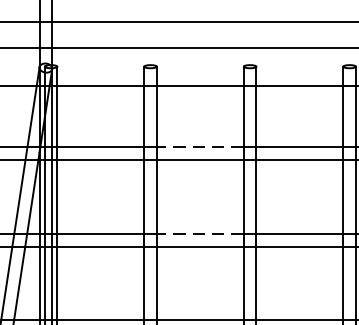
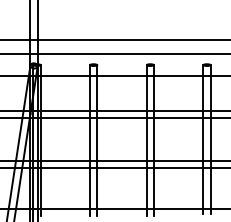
line: (201, 148) -> (122, 111), dashed -> solid
line: (201, 234) -> (122, 160), dashed -> solid

